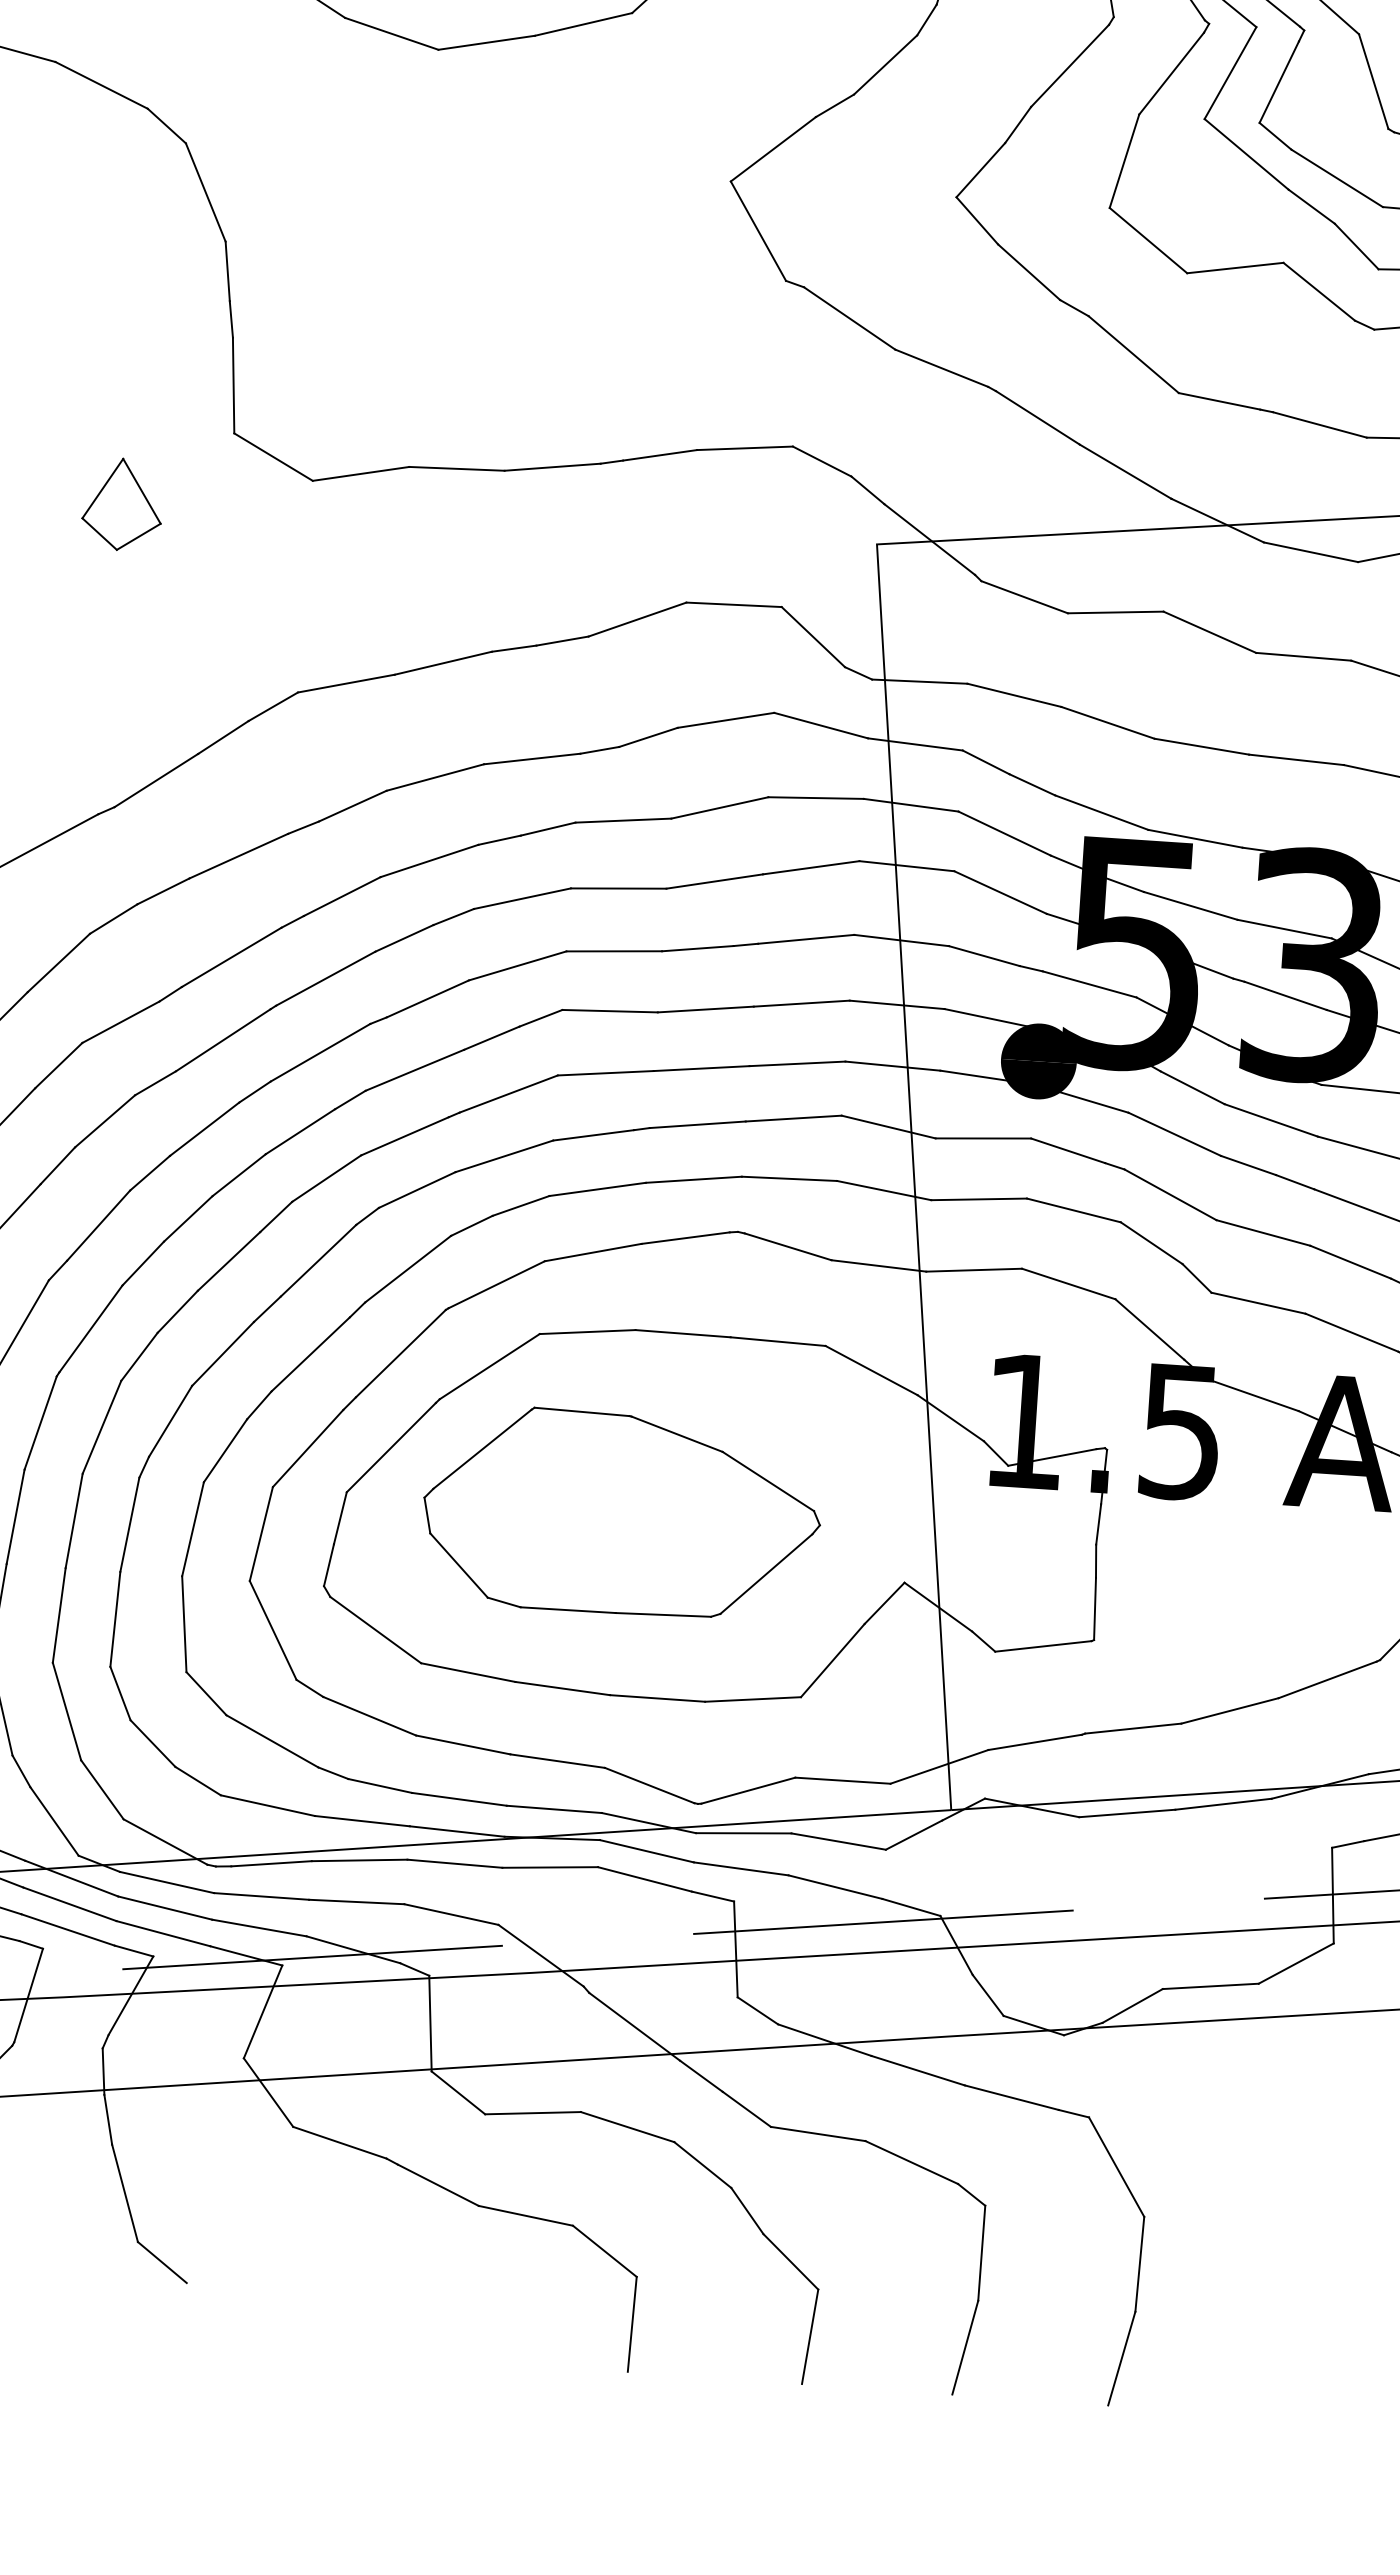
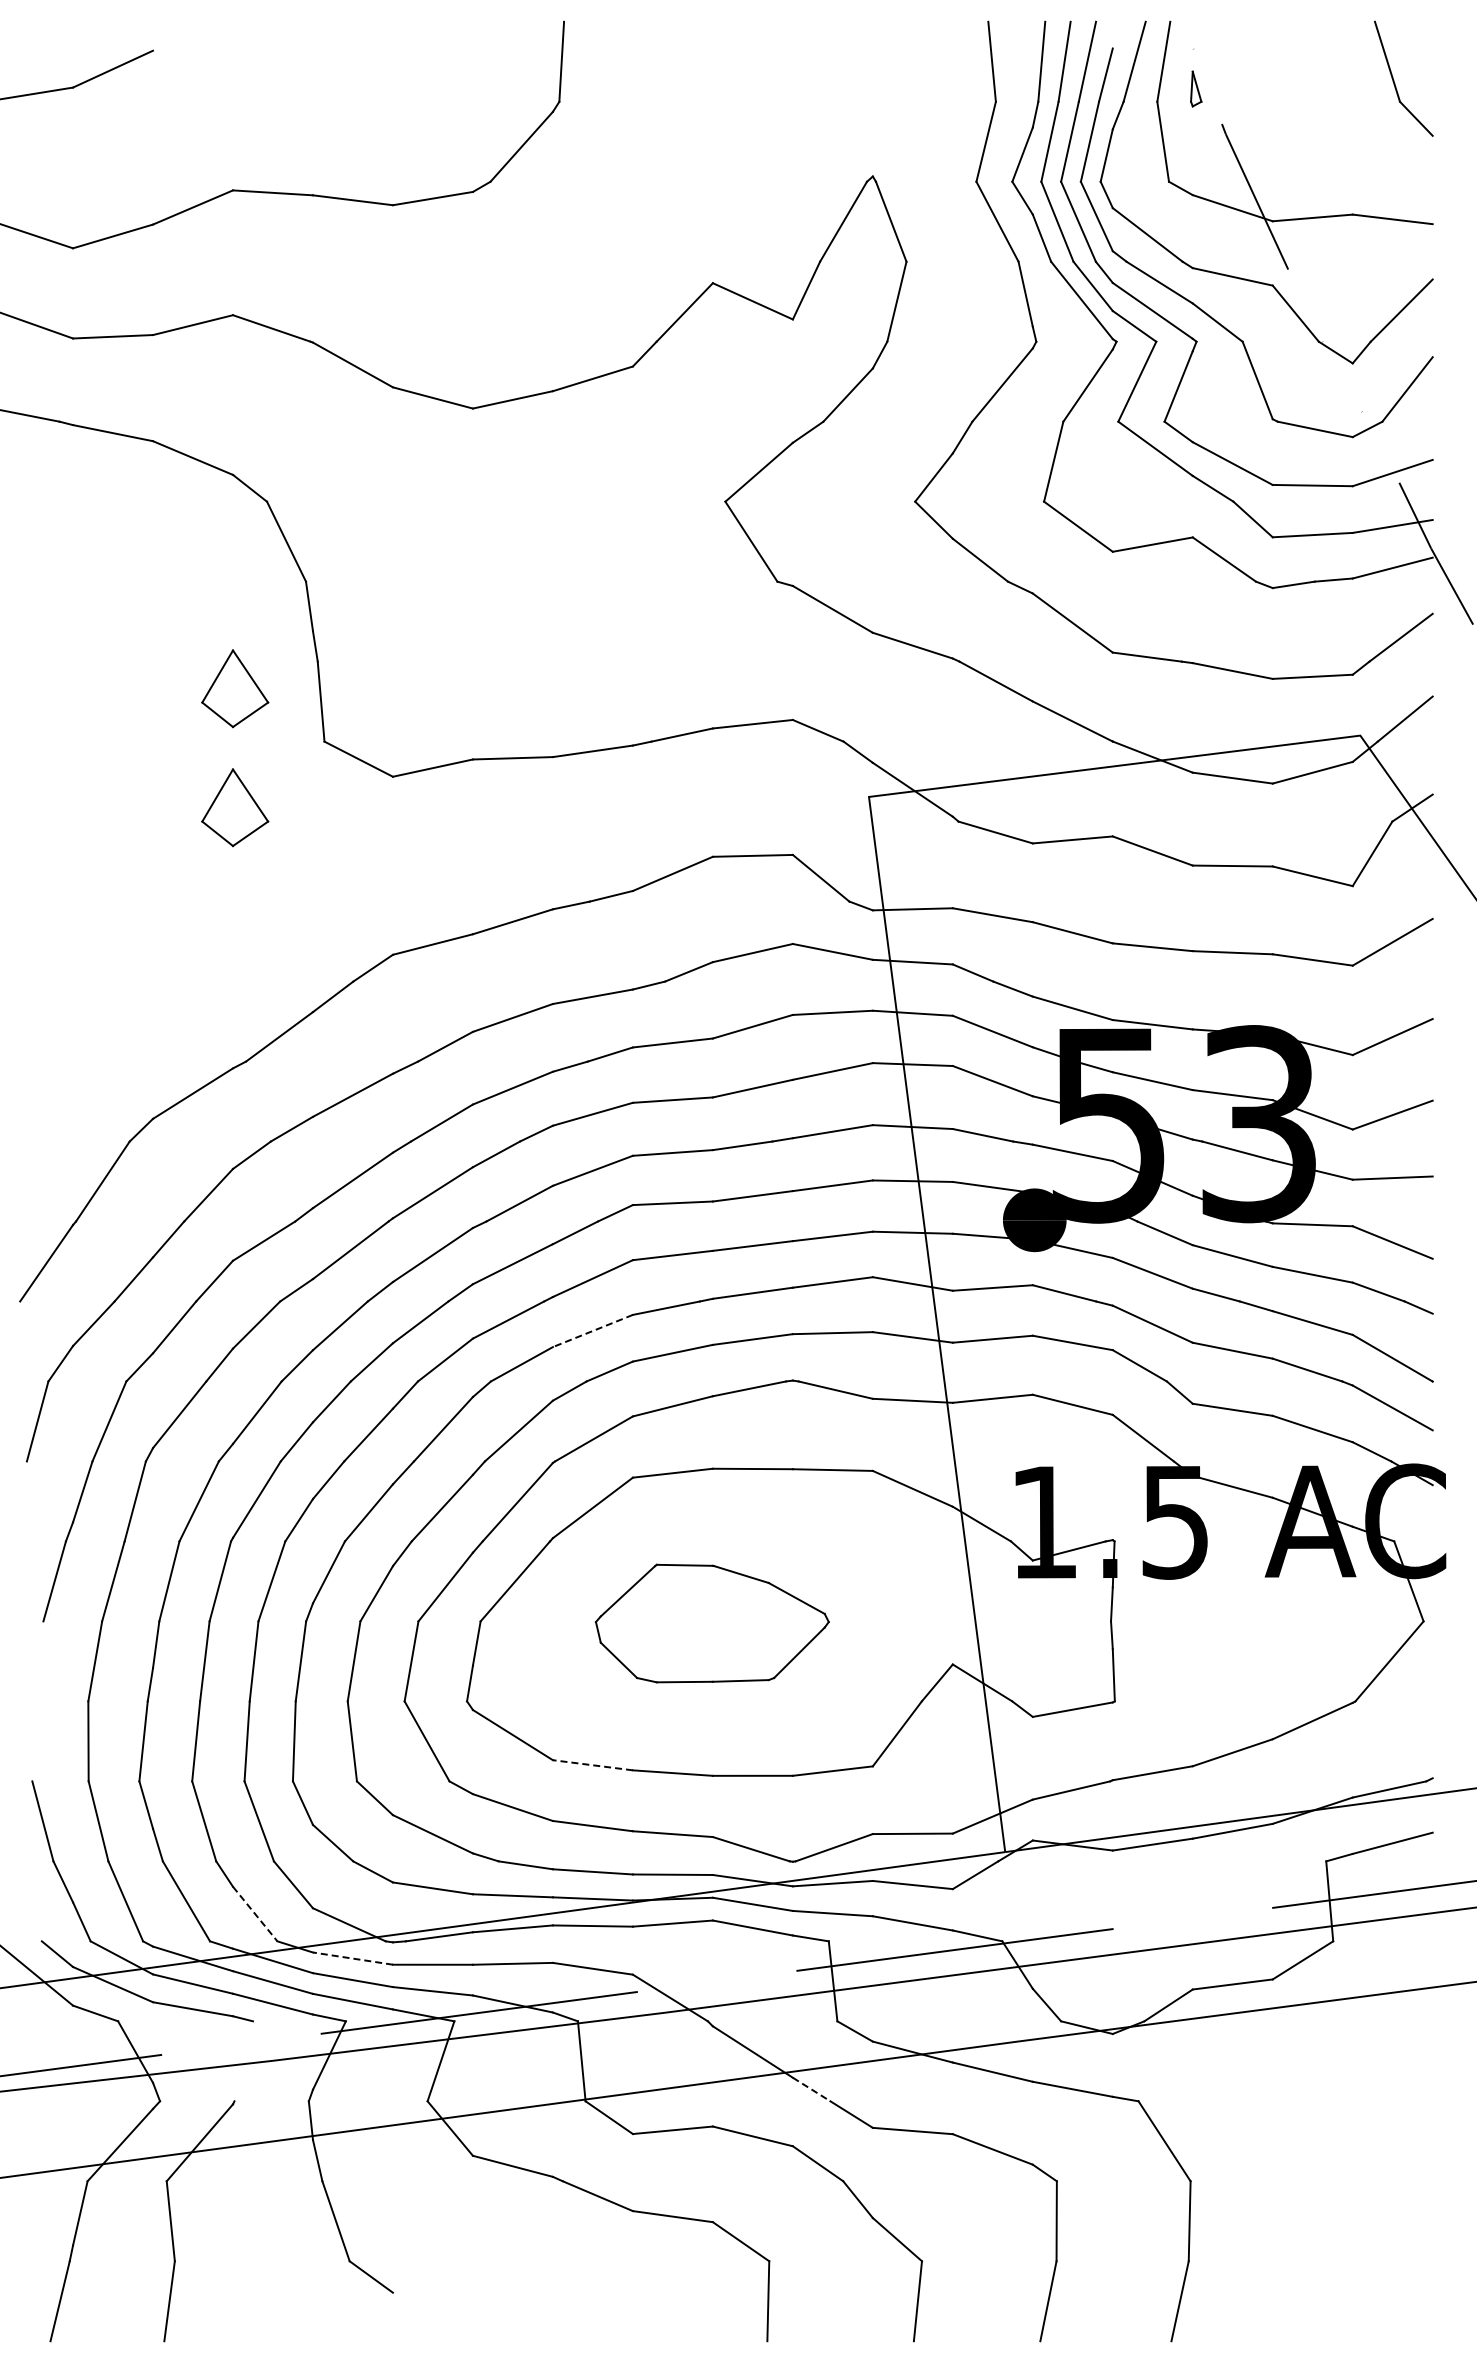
part: (132, 362) -> (235, 688), added
line: (503, 1156) -> (592, 1331), solid -> dashed
part: (622, 1514) -> (712, 1623), size x0.7
line: (467, 1672) -> (592, 1765), solid -> dashed
line: (54, 1821) -> (255, 1914), solid -> dashed
line: (166, 1882) -> (352, 1958), solid -> dashed
line: (28, 1995) -> (243, 2061), removed
line: (702, 2076) -> (812, 2089), solid -> dashed

